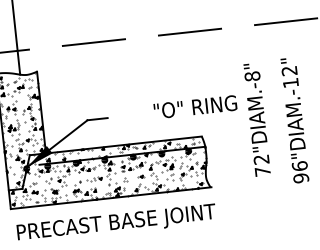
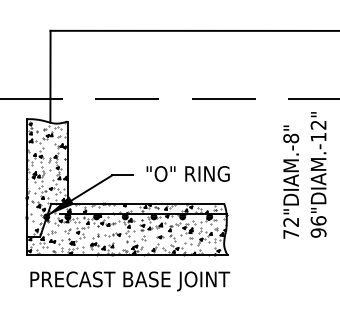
text: (194, 106) -> (187, 173), moved
text: (257, 119) -> (291, 181), moved
text: (294, 120) -> (318, 174), moved

